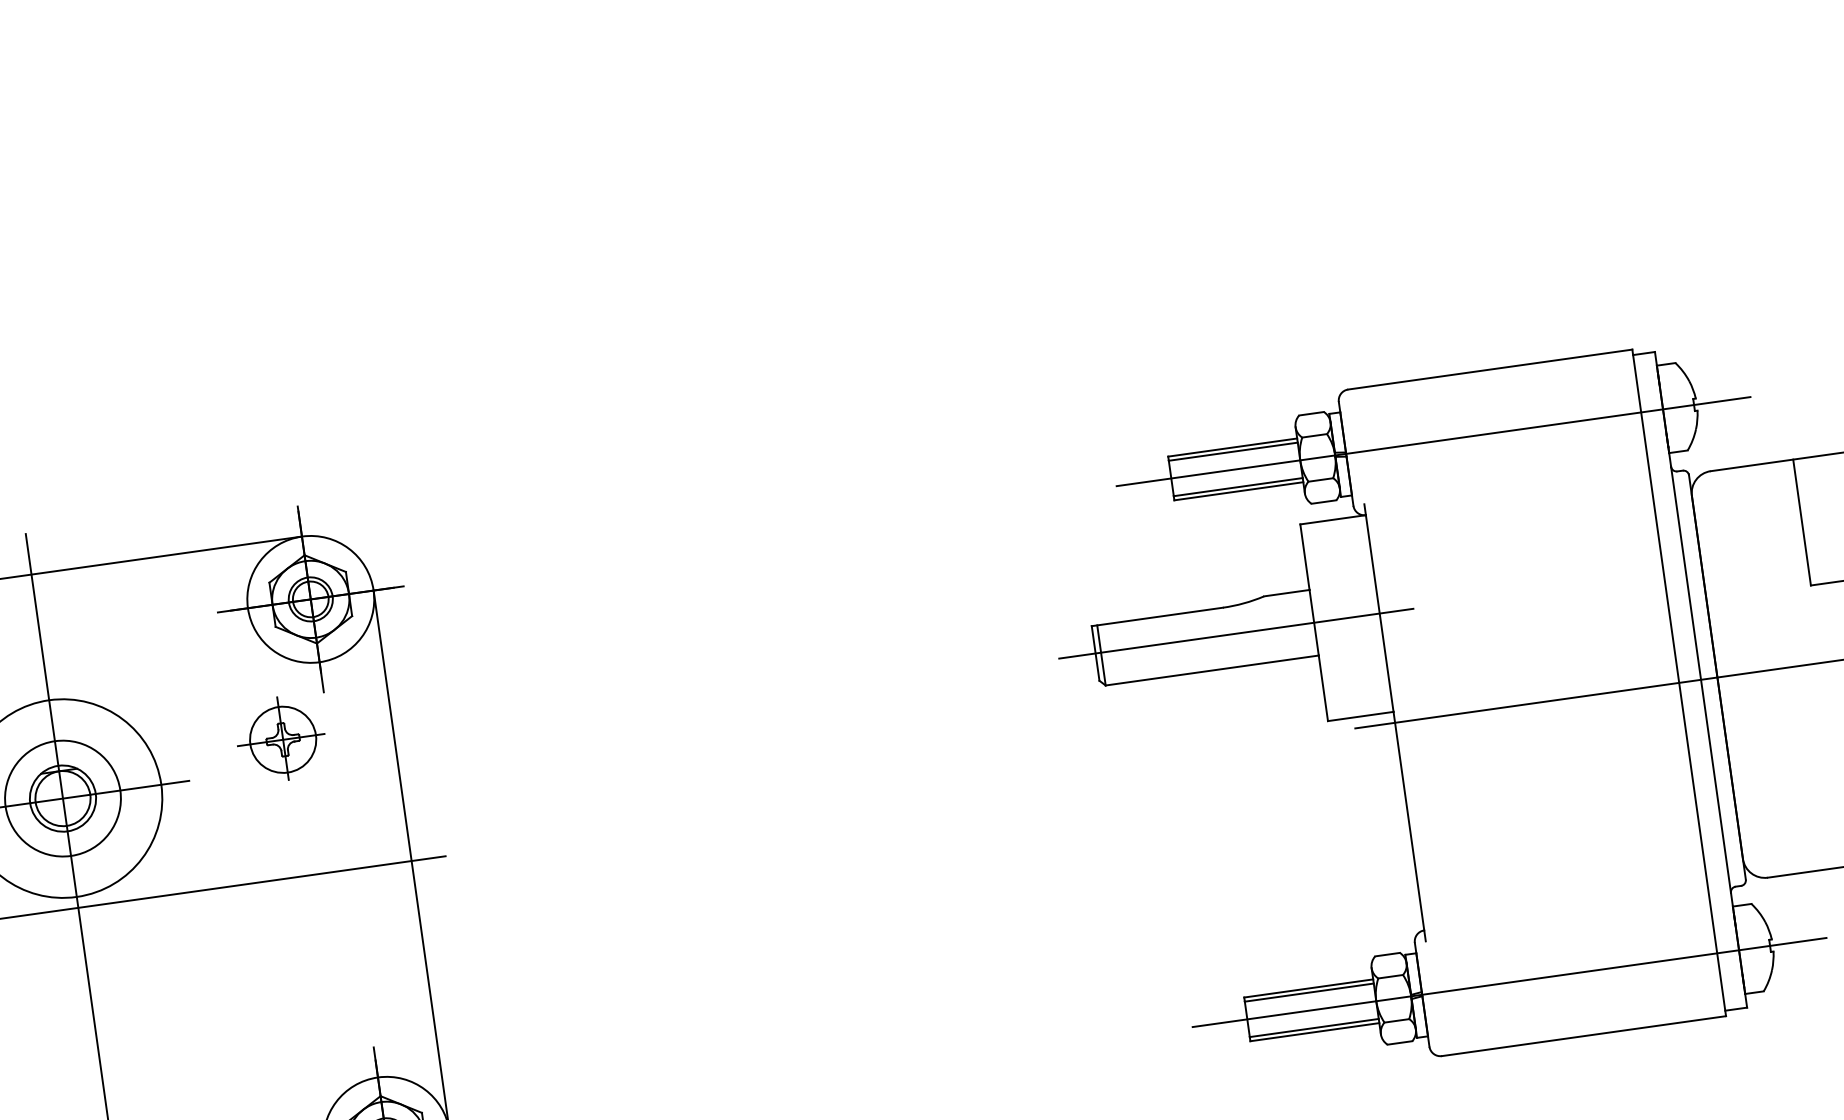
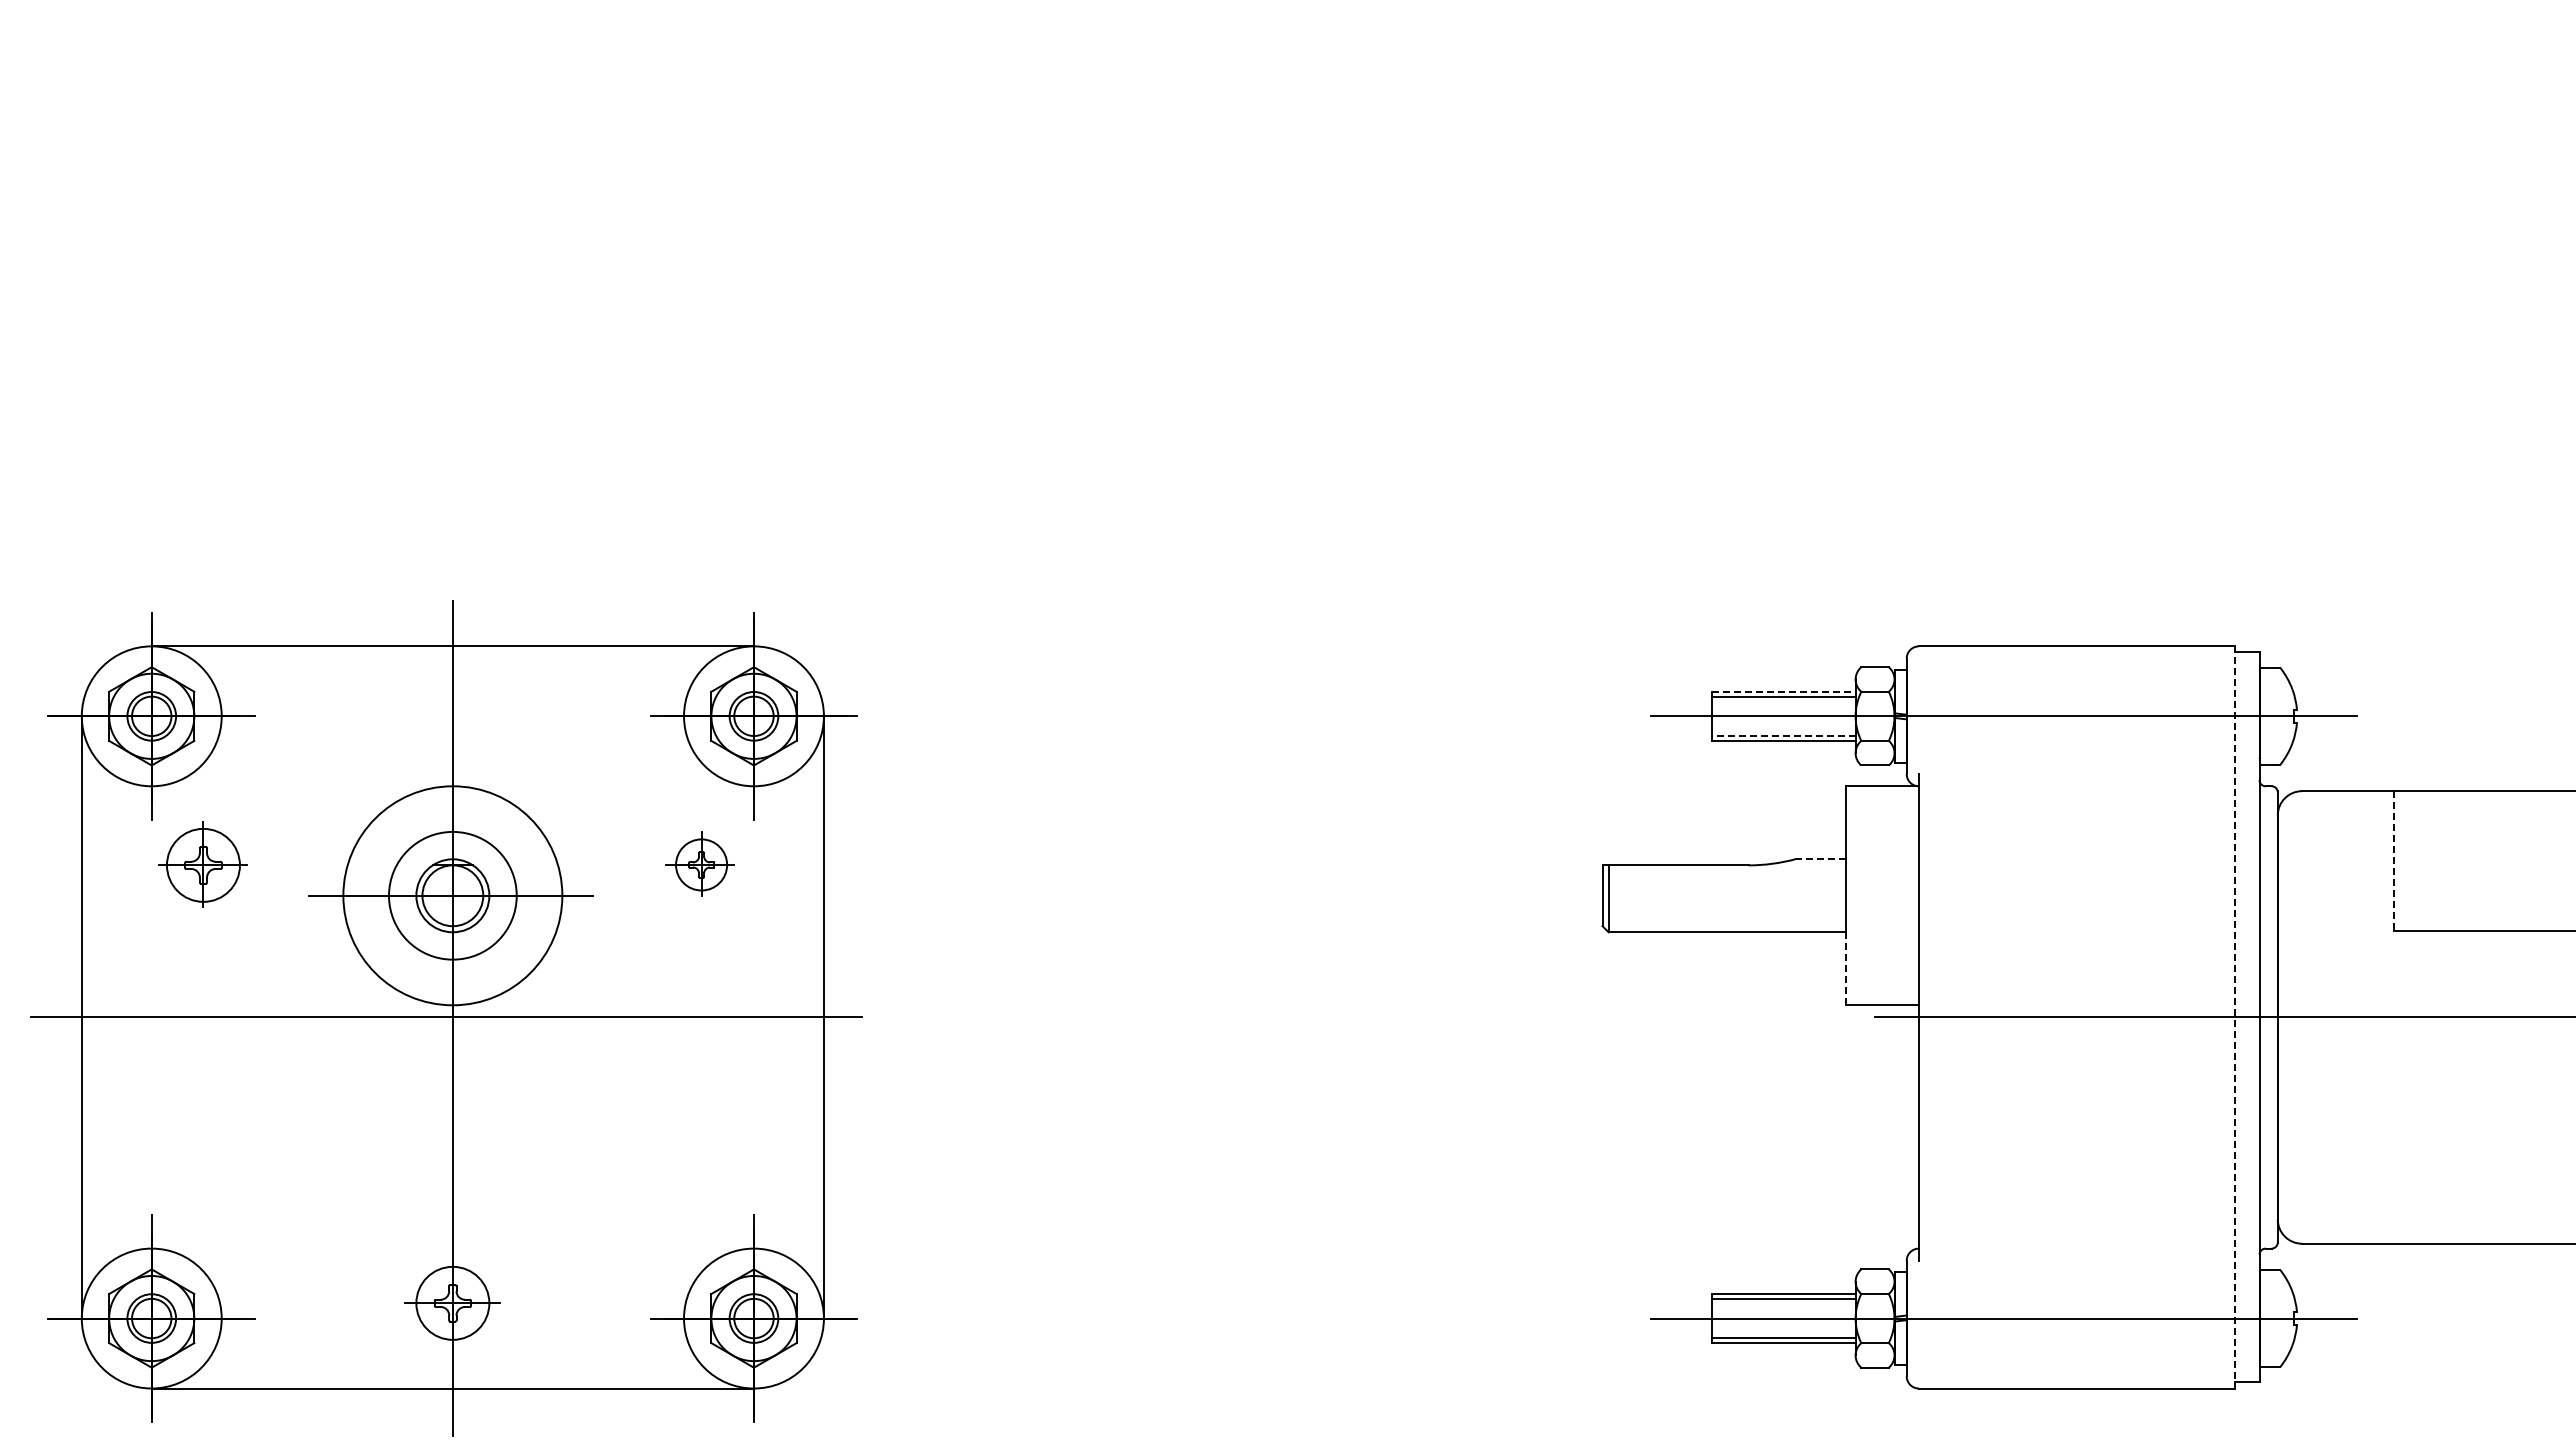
line: (1232, 448) -> (1783, 692), solid -> dashed
line: (1238, 487) -> (1783, 736), solid -> dashed
line: (1801, 522) -> (2393, 861), solid -> dashed
line: (1287, 593) -> (1821, 859), solid -> dashed
line: (1236, 633) -> (1759, 895), removed
line: (1679, 682) -> (2235, 1017), solid -> dashed
line: (1323, 689) -> (1845, 969), solid -> dashed
part: (280, 738) -> (699, 863), size x0.7

